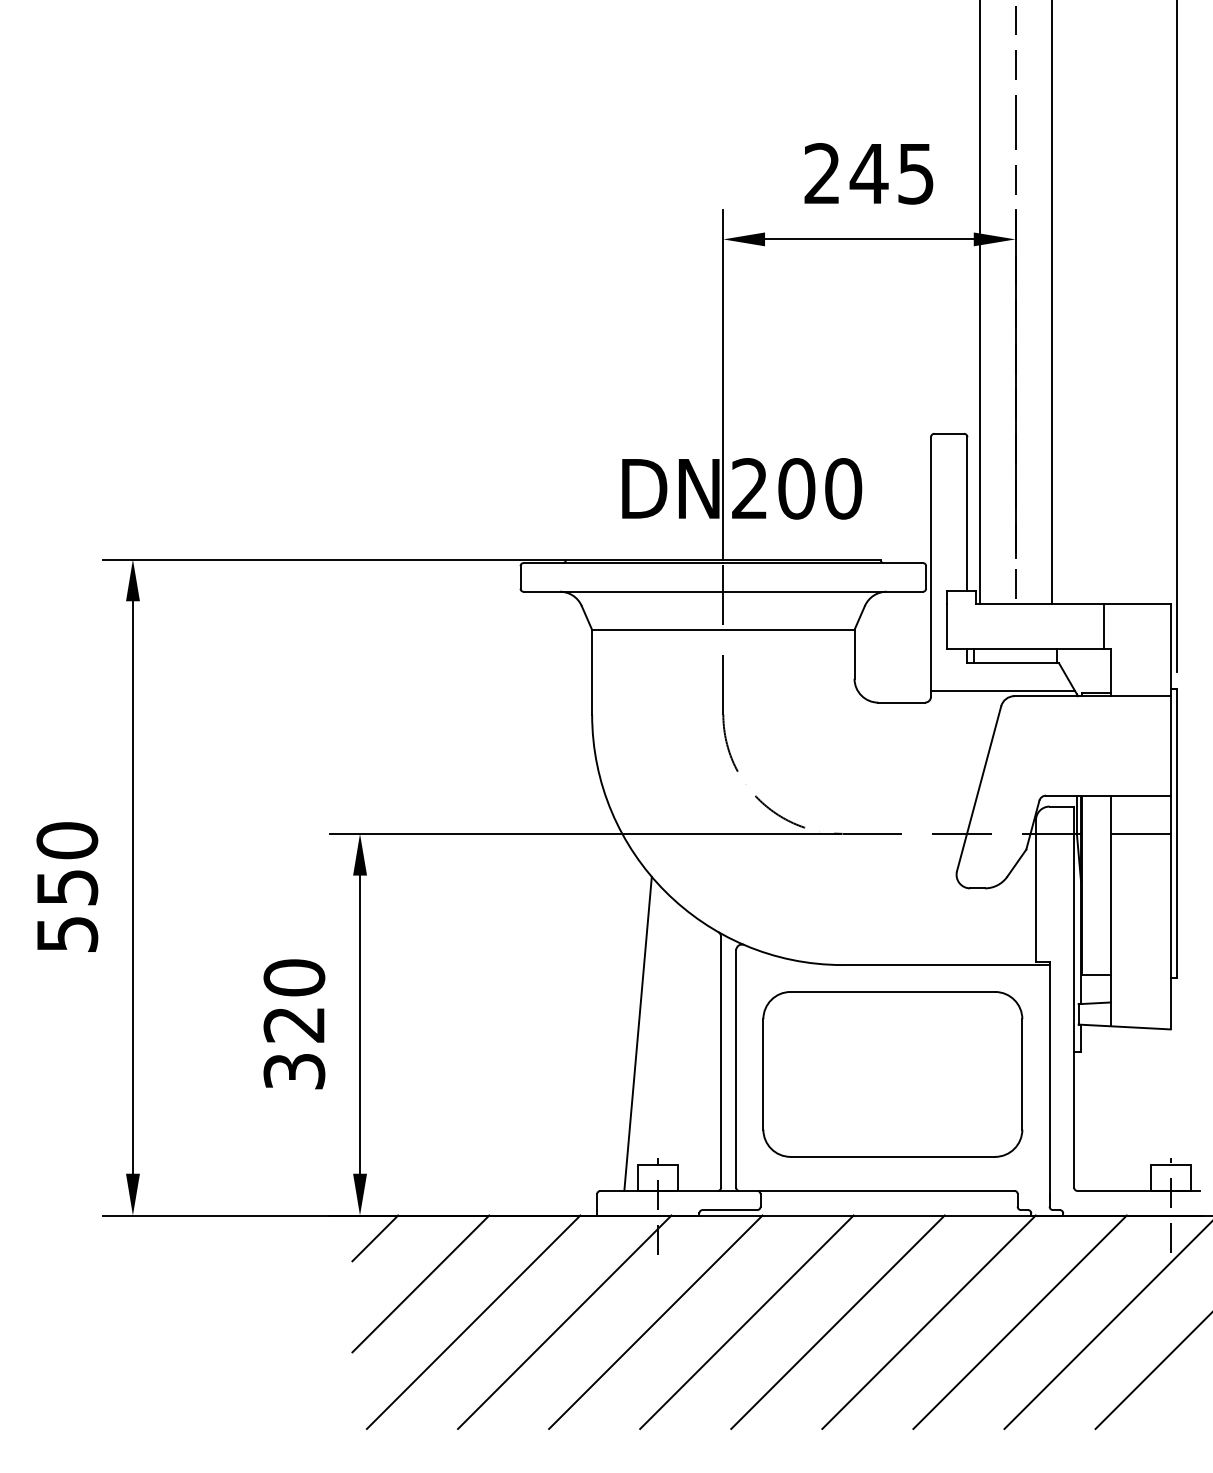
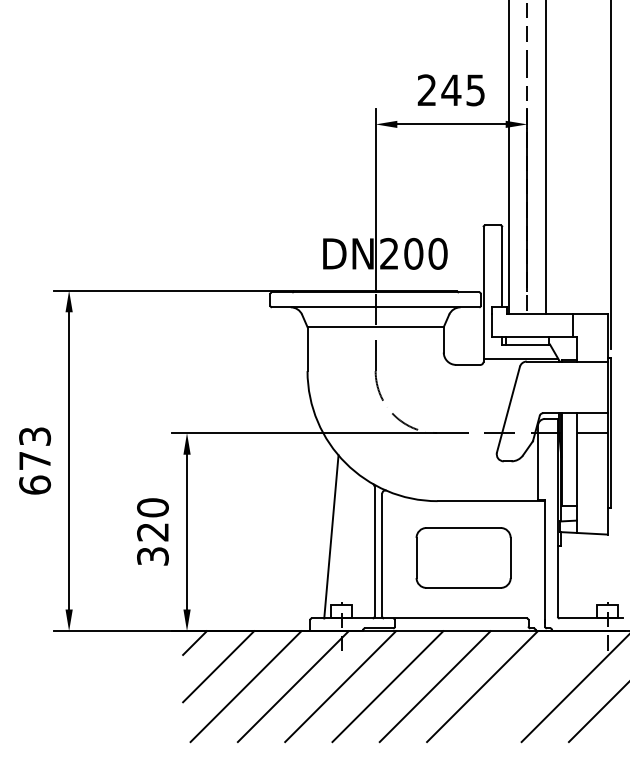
text: (68, 886) -> (35, 460), 550 -> 673
part: (892, 1073) -> (463, 557), size x0.7
line: (1019, 1322) -> (529, 686), removed

